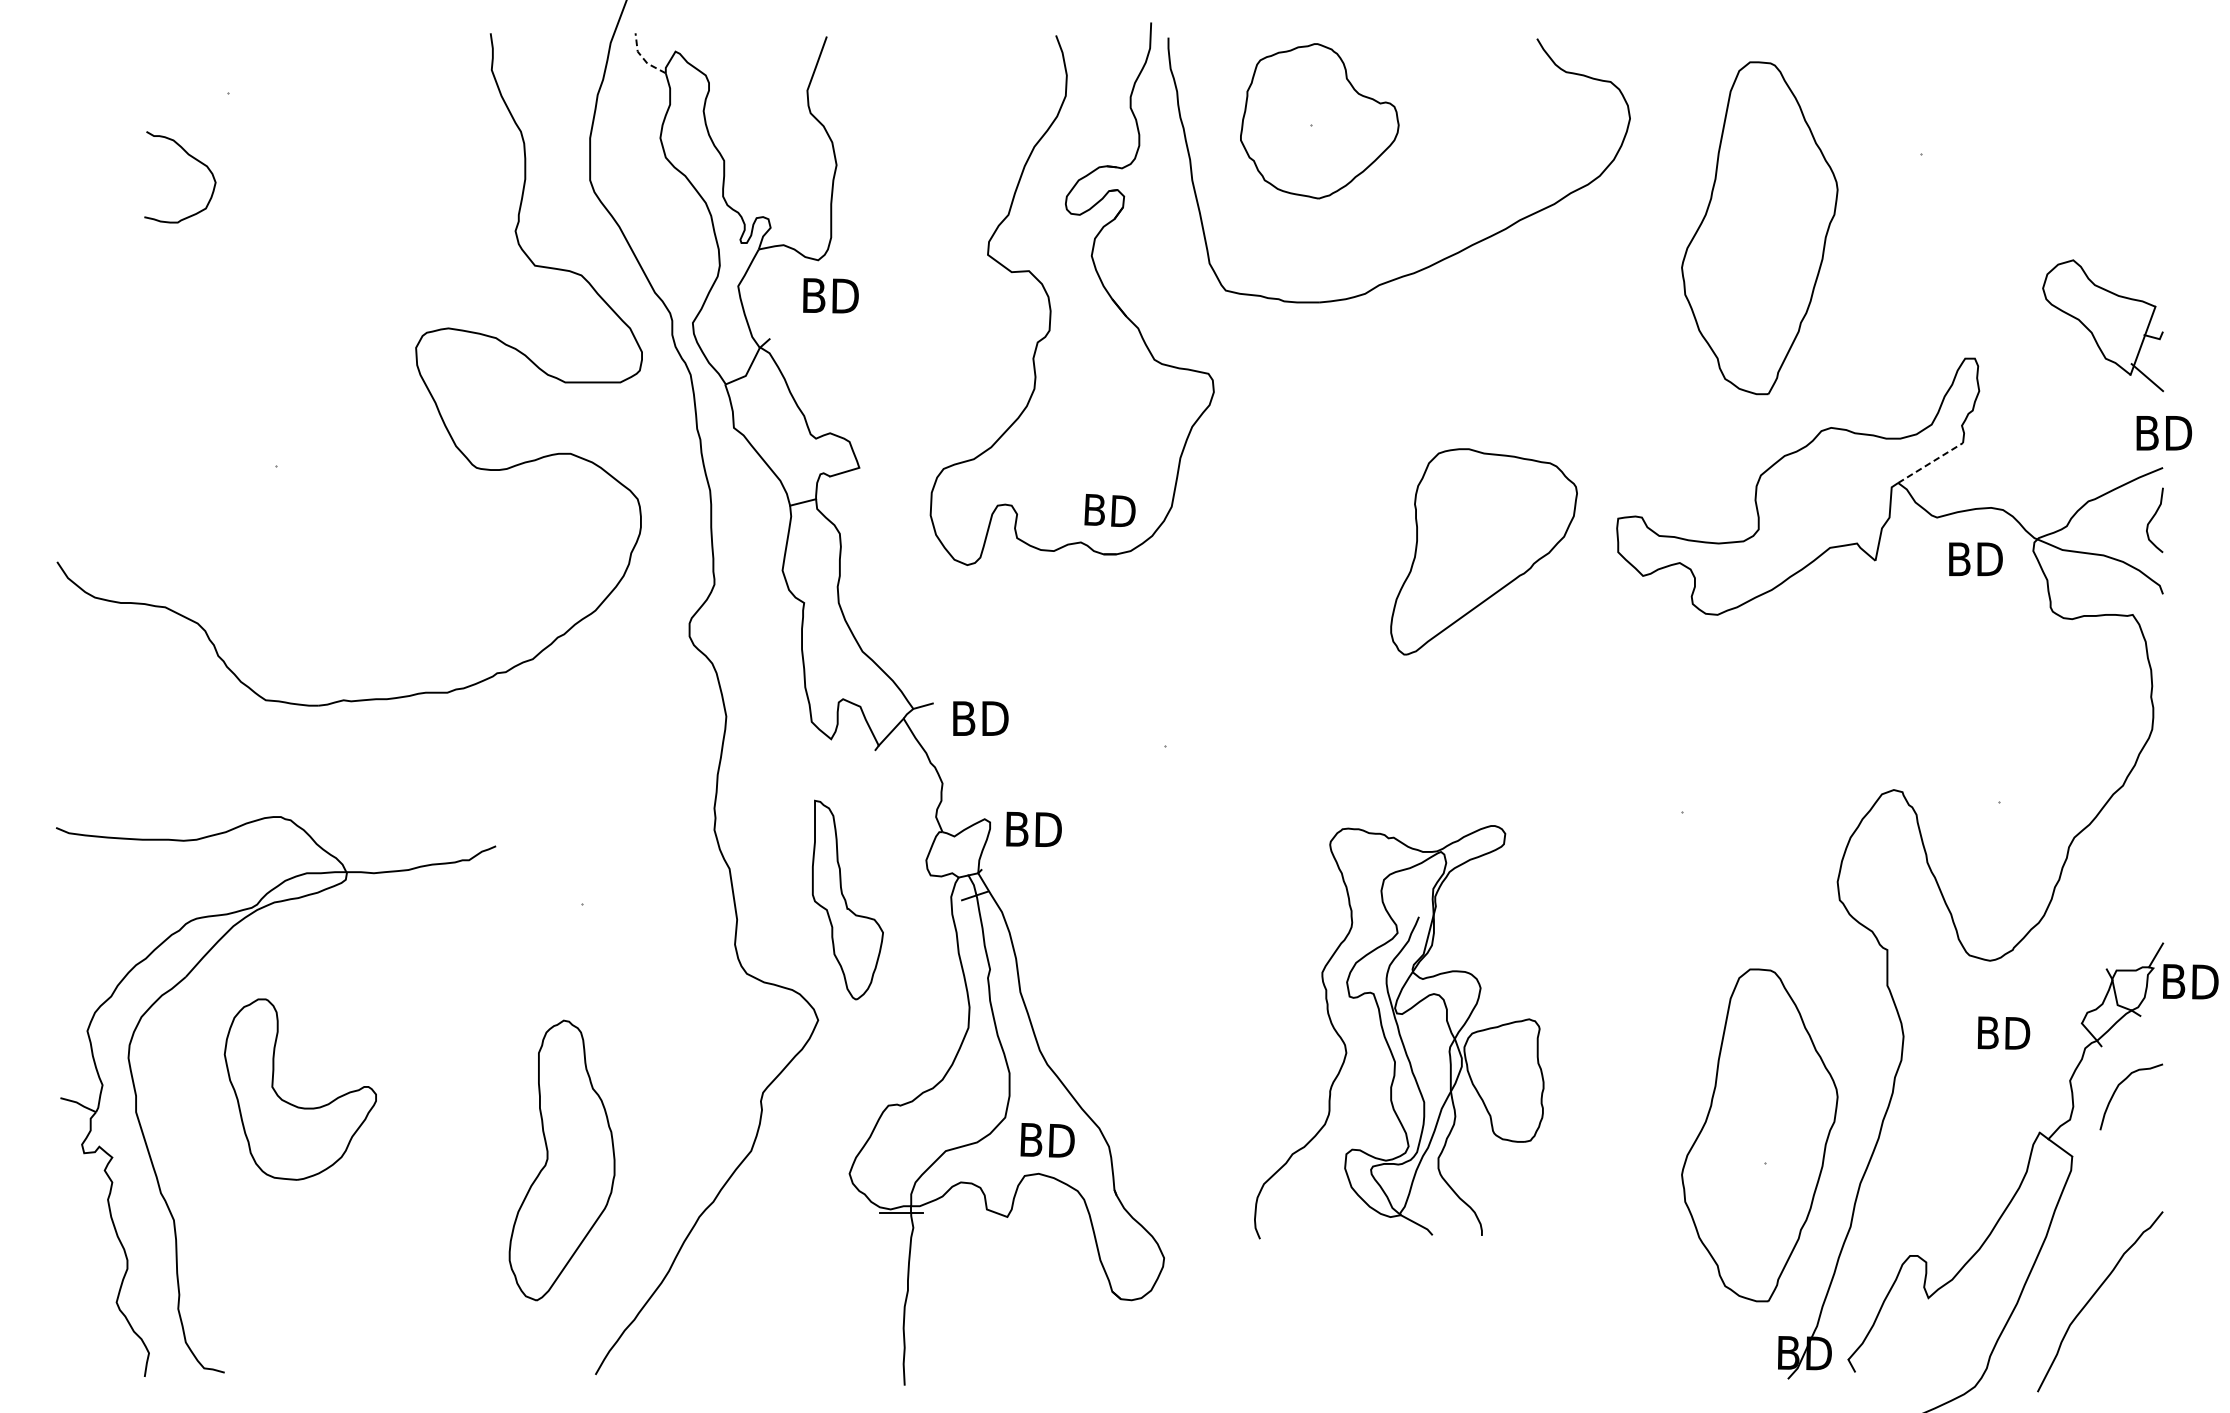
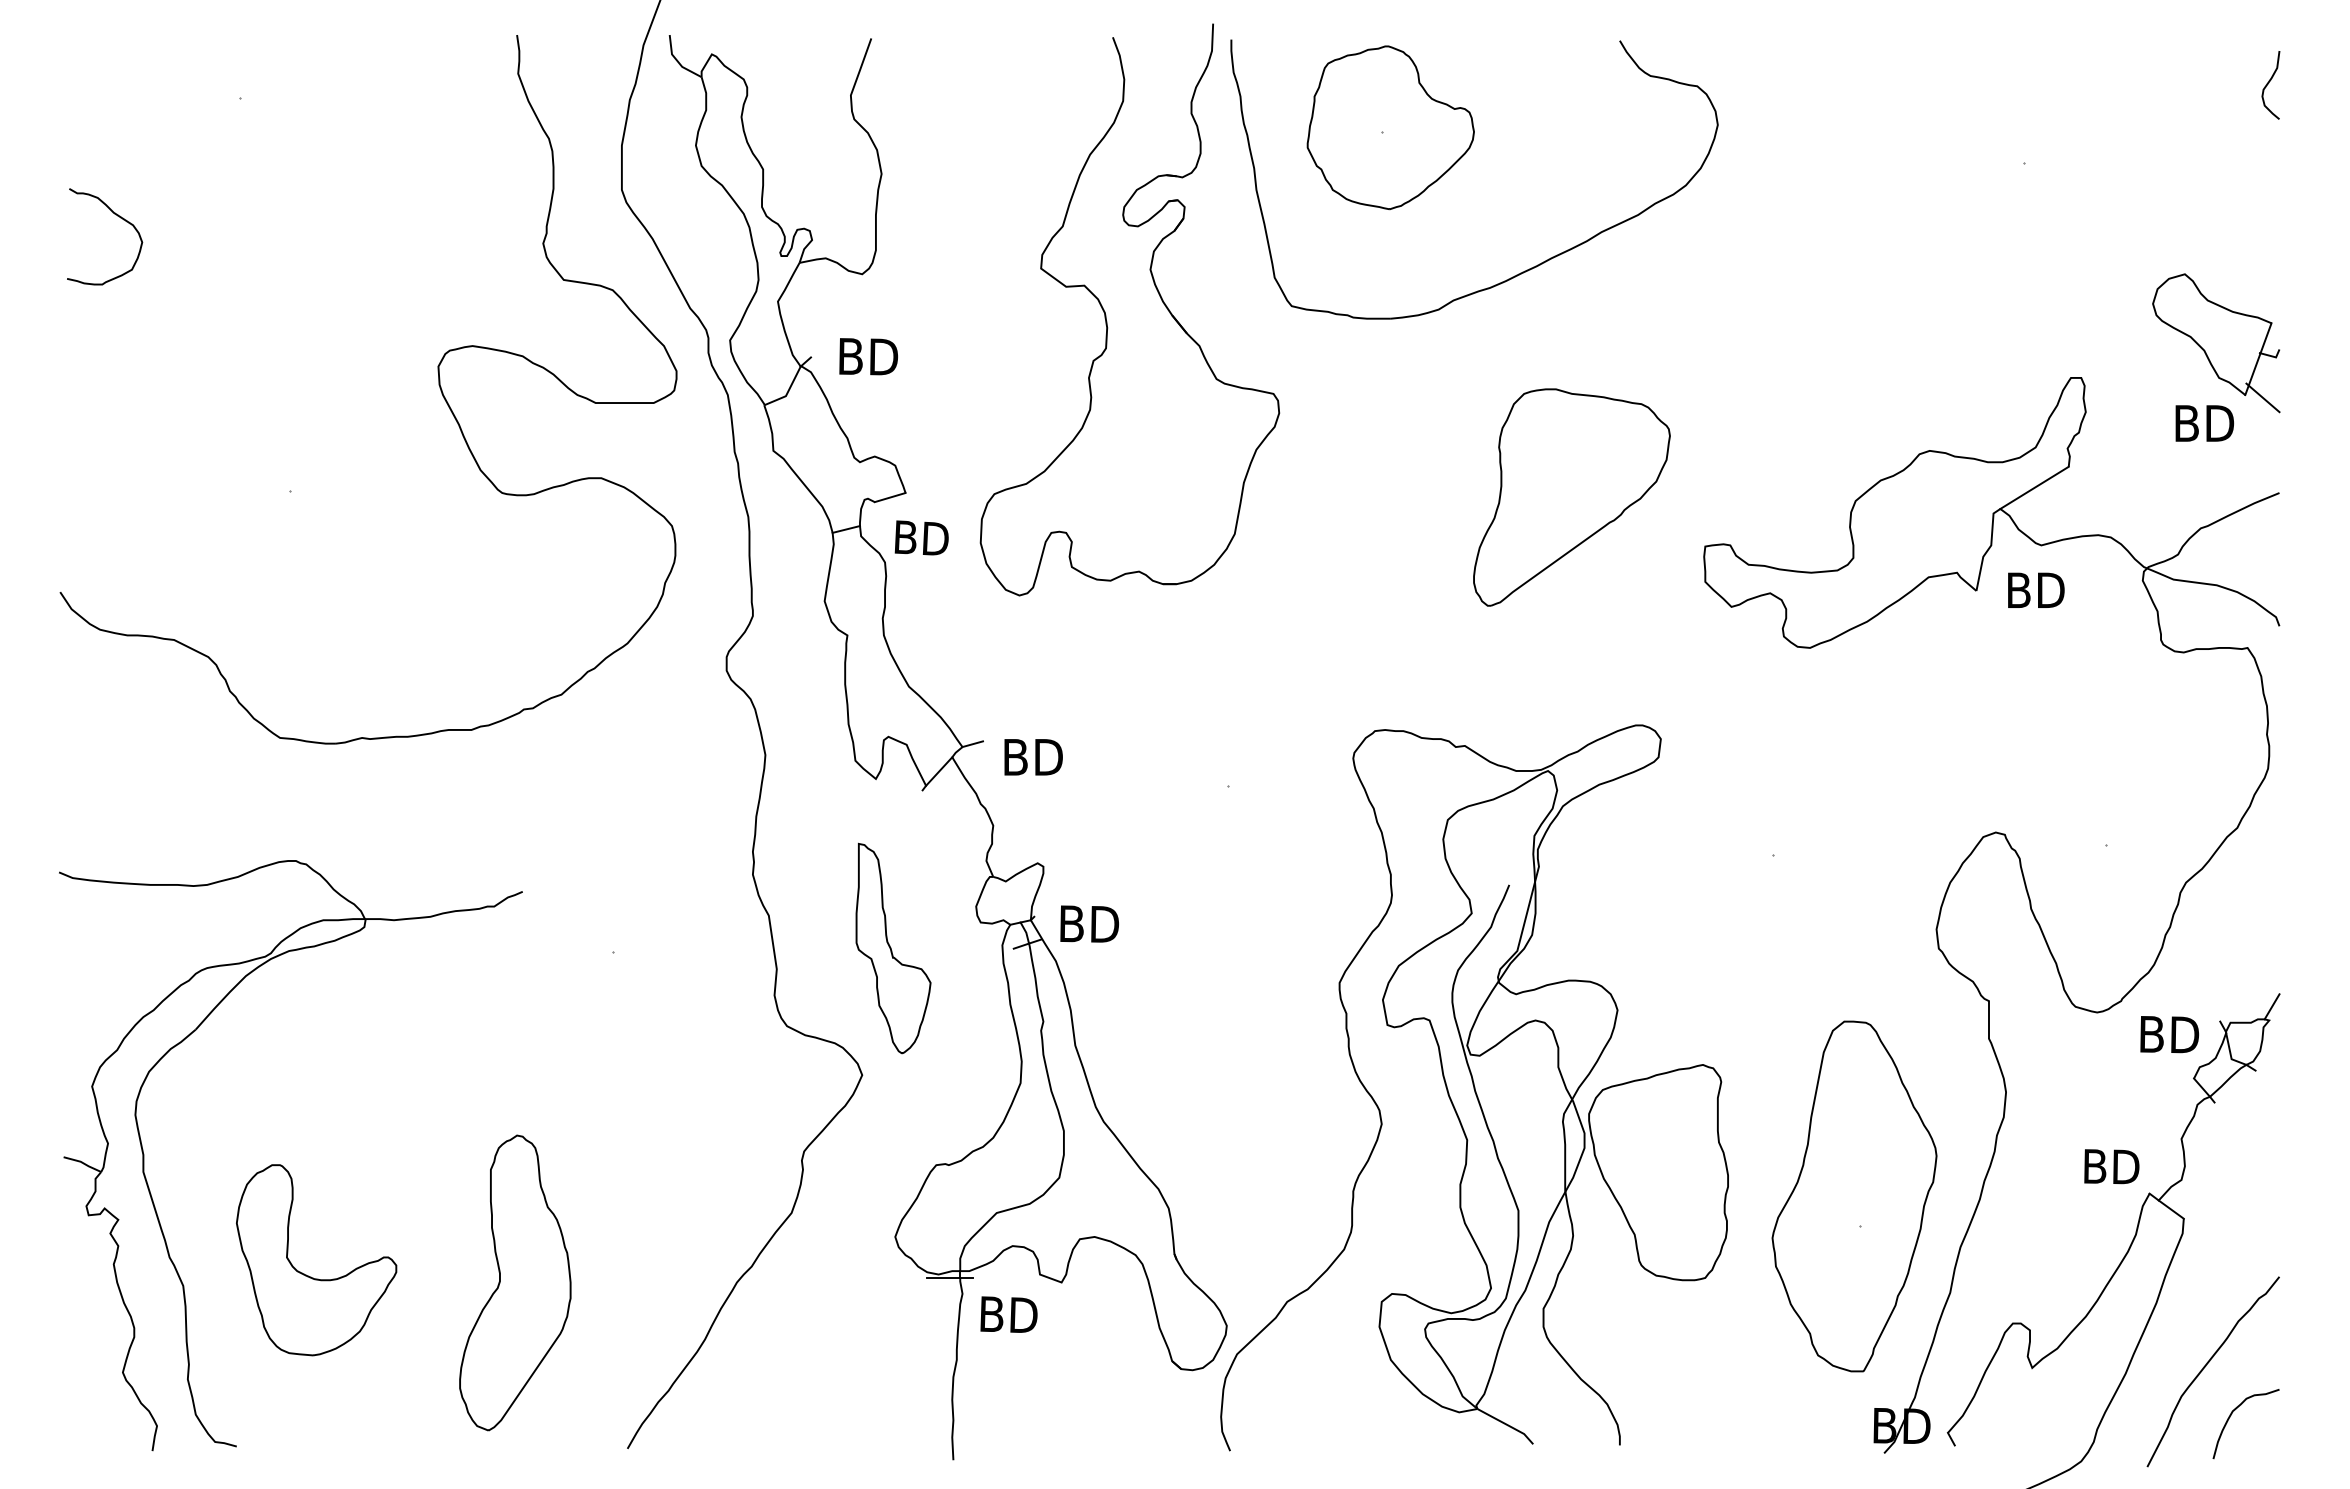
line: (642, 58) -> (677, 61), dashed -> solid
curve: (192, 158) -> (117, 216), moved
part: (1759, 228) -> (1854, 240), removed
text: (830, 295) -> (868, 356), moved
text: (2164, 433) -> (2204, 423), moved
line: (1930, 462) -> (2034, 487), dashed -> solid
text: (1109, 510) -> (921, 537), moved
curve: (2153, 518) -> (2269, 83), moved
part: (1483, 551) -> (1571, 497), moved
text: (1976, 558) -> (2036, 589), moved
text: (1033, 828) -> (1089, 923), moved
text: (2190, 981) -> (2169, 1034), moved
part: (1399, 1031) -> (1474, 1087), size x1.67
text: (2003, 1032) -> (2111, 1166), moved
curve: (2116, 1090) -> (2230, 1417), moved
part: (295, 1105) -> (311, 1276), moved
text: (1047, 1140) -> (1008, 1314), moved
part: (562, 1160) -> (515, 1282), moved

